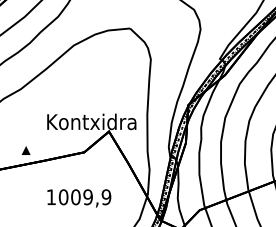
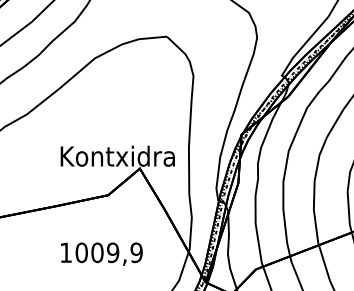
part: (25, 150) -> (33, 192), removed

